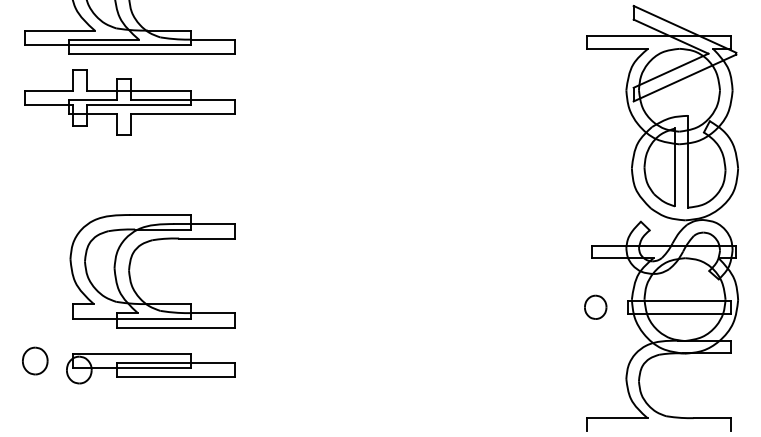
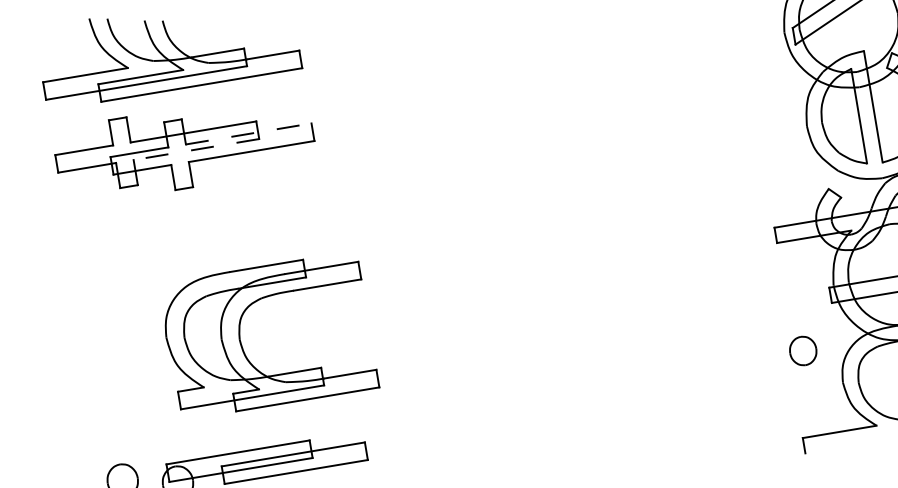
line: (182, 99) -> (248, 133), solid -> dashed
line: (138, 105) -> (196, 149), solid -> dashed
part: (130, 272) -> (241, 341), moved
part: (595, 306) -> (802, 350), moved

